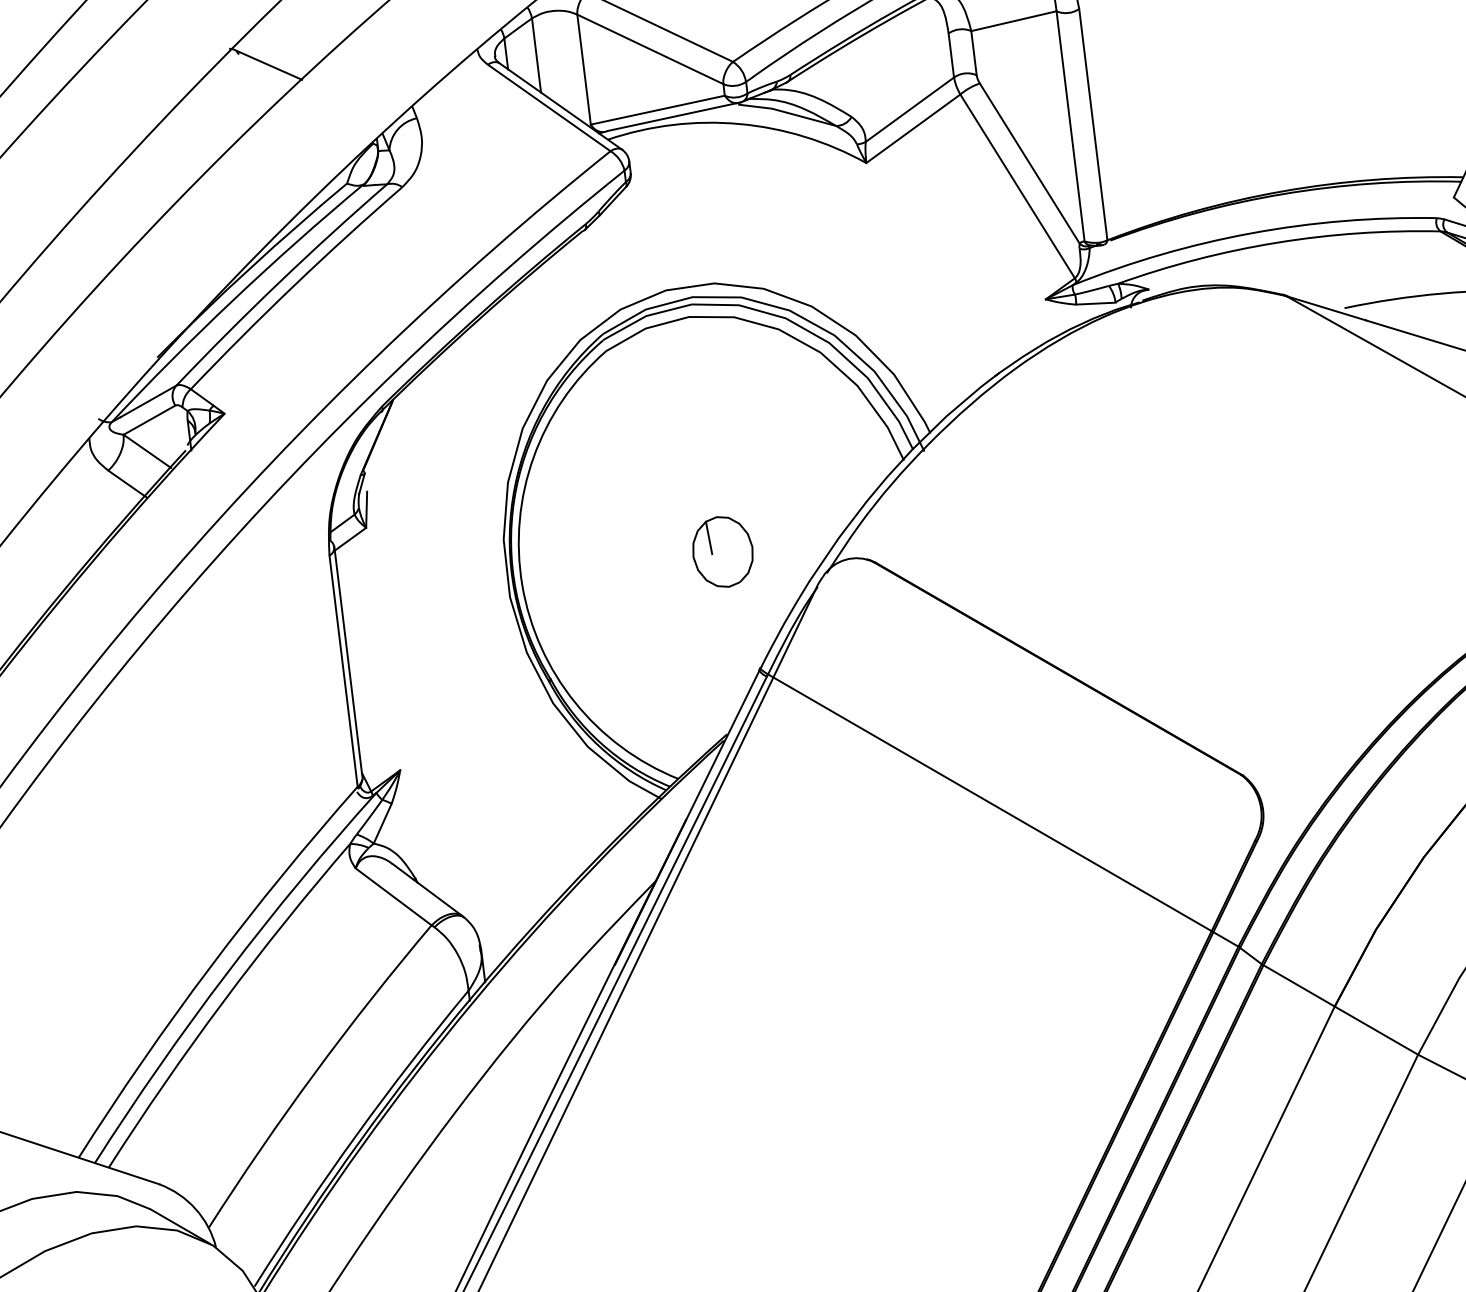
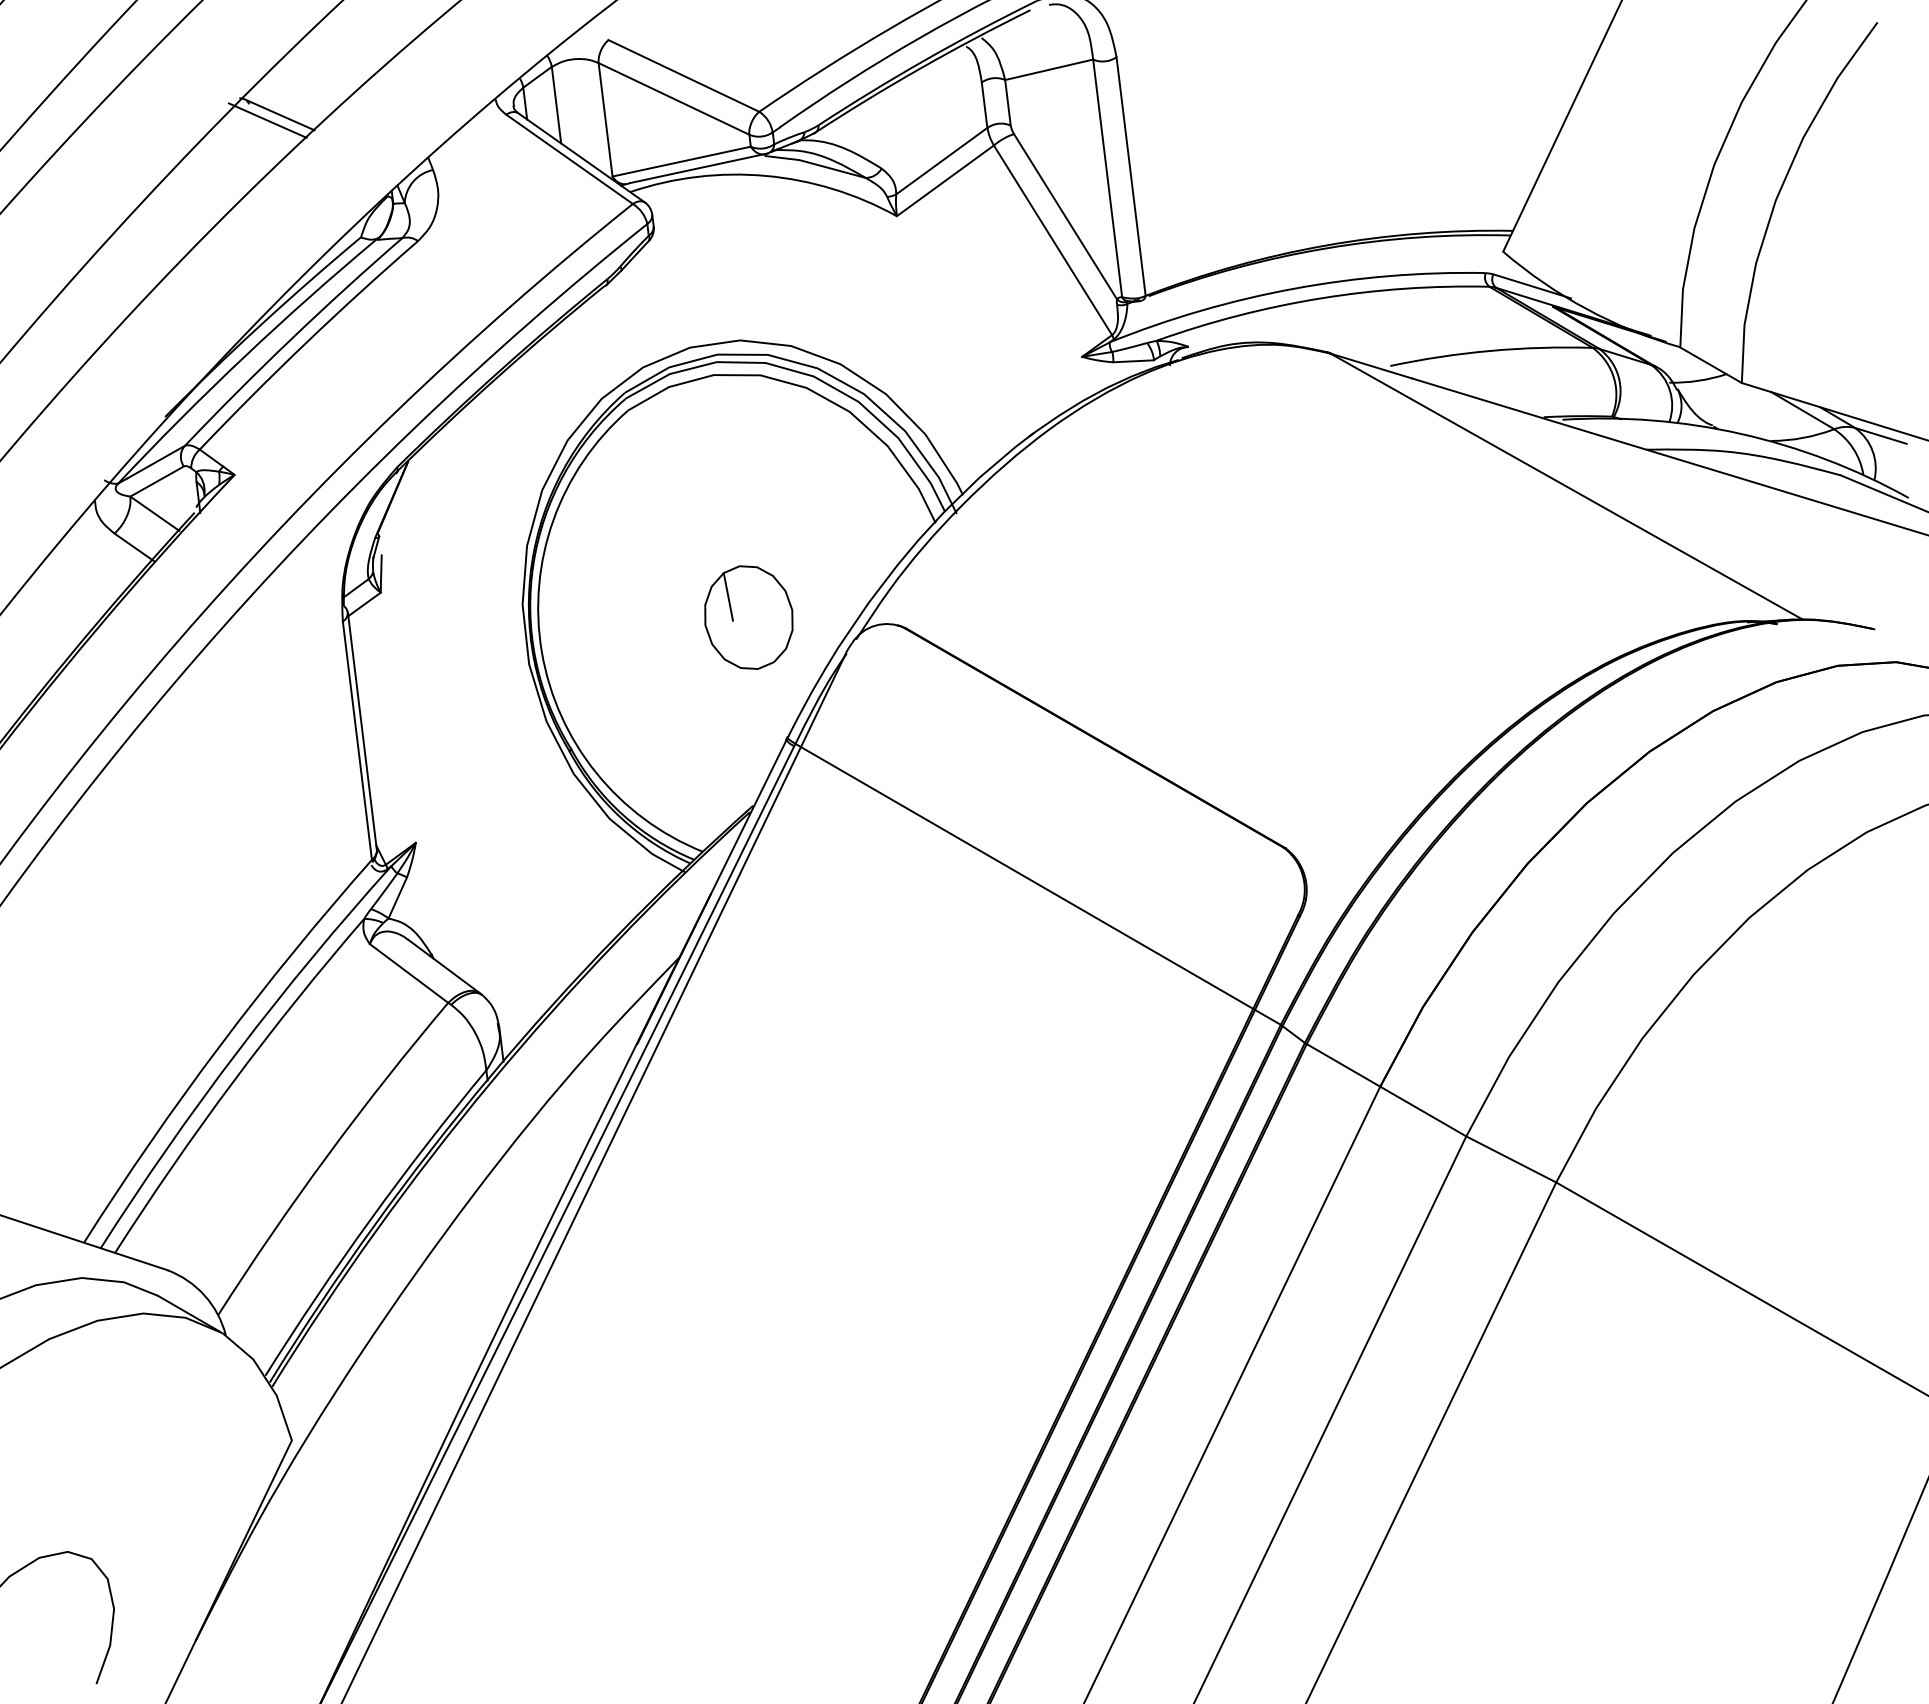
line: (256, 70) -> (267, 120), added
part: (722, 551) -> (748, 617), size x1.43

